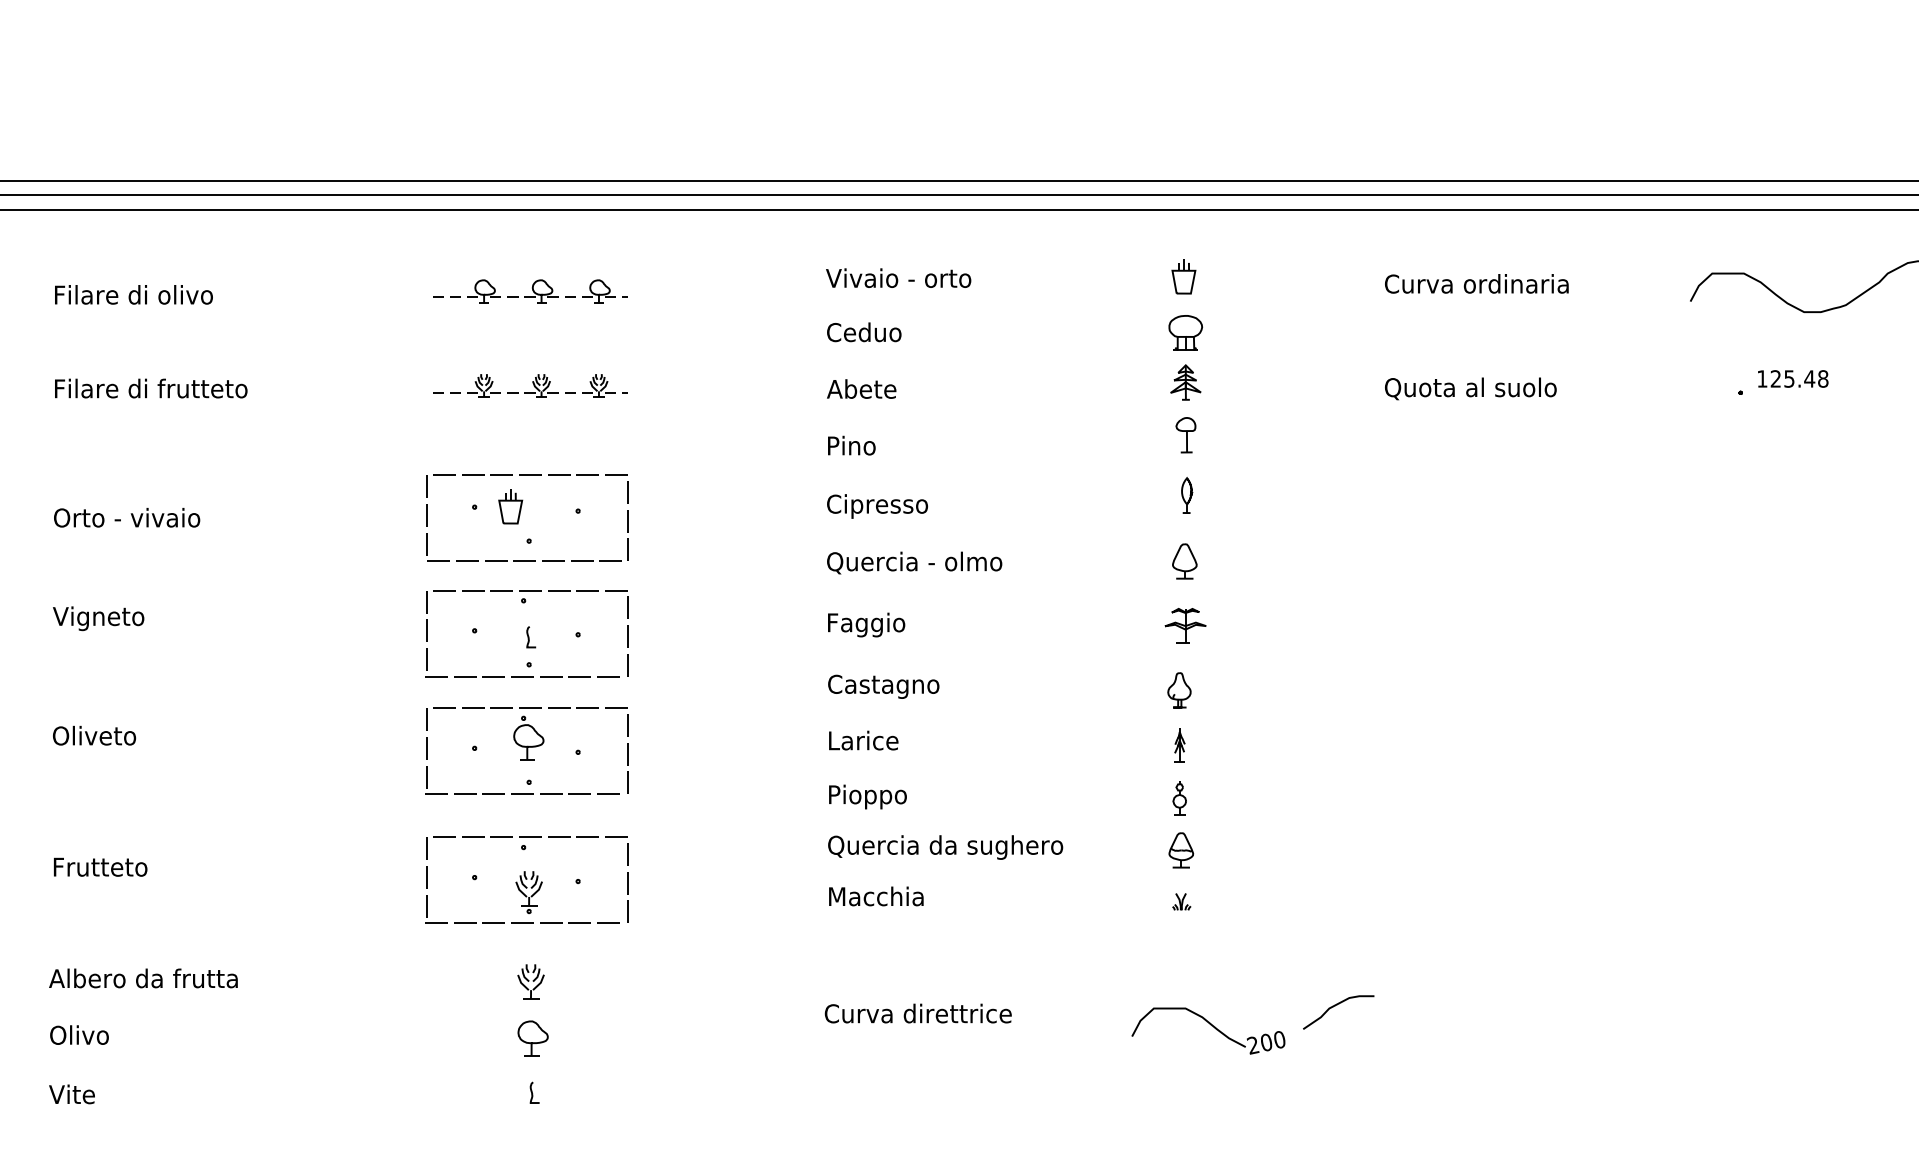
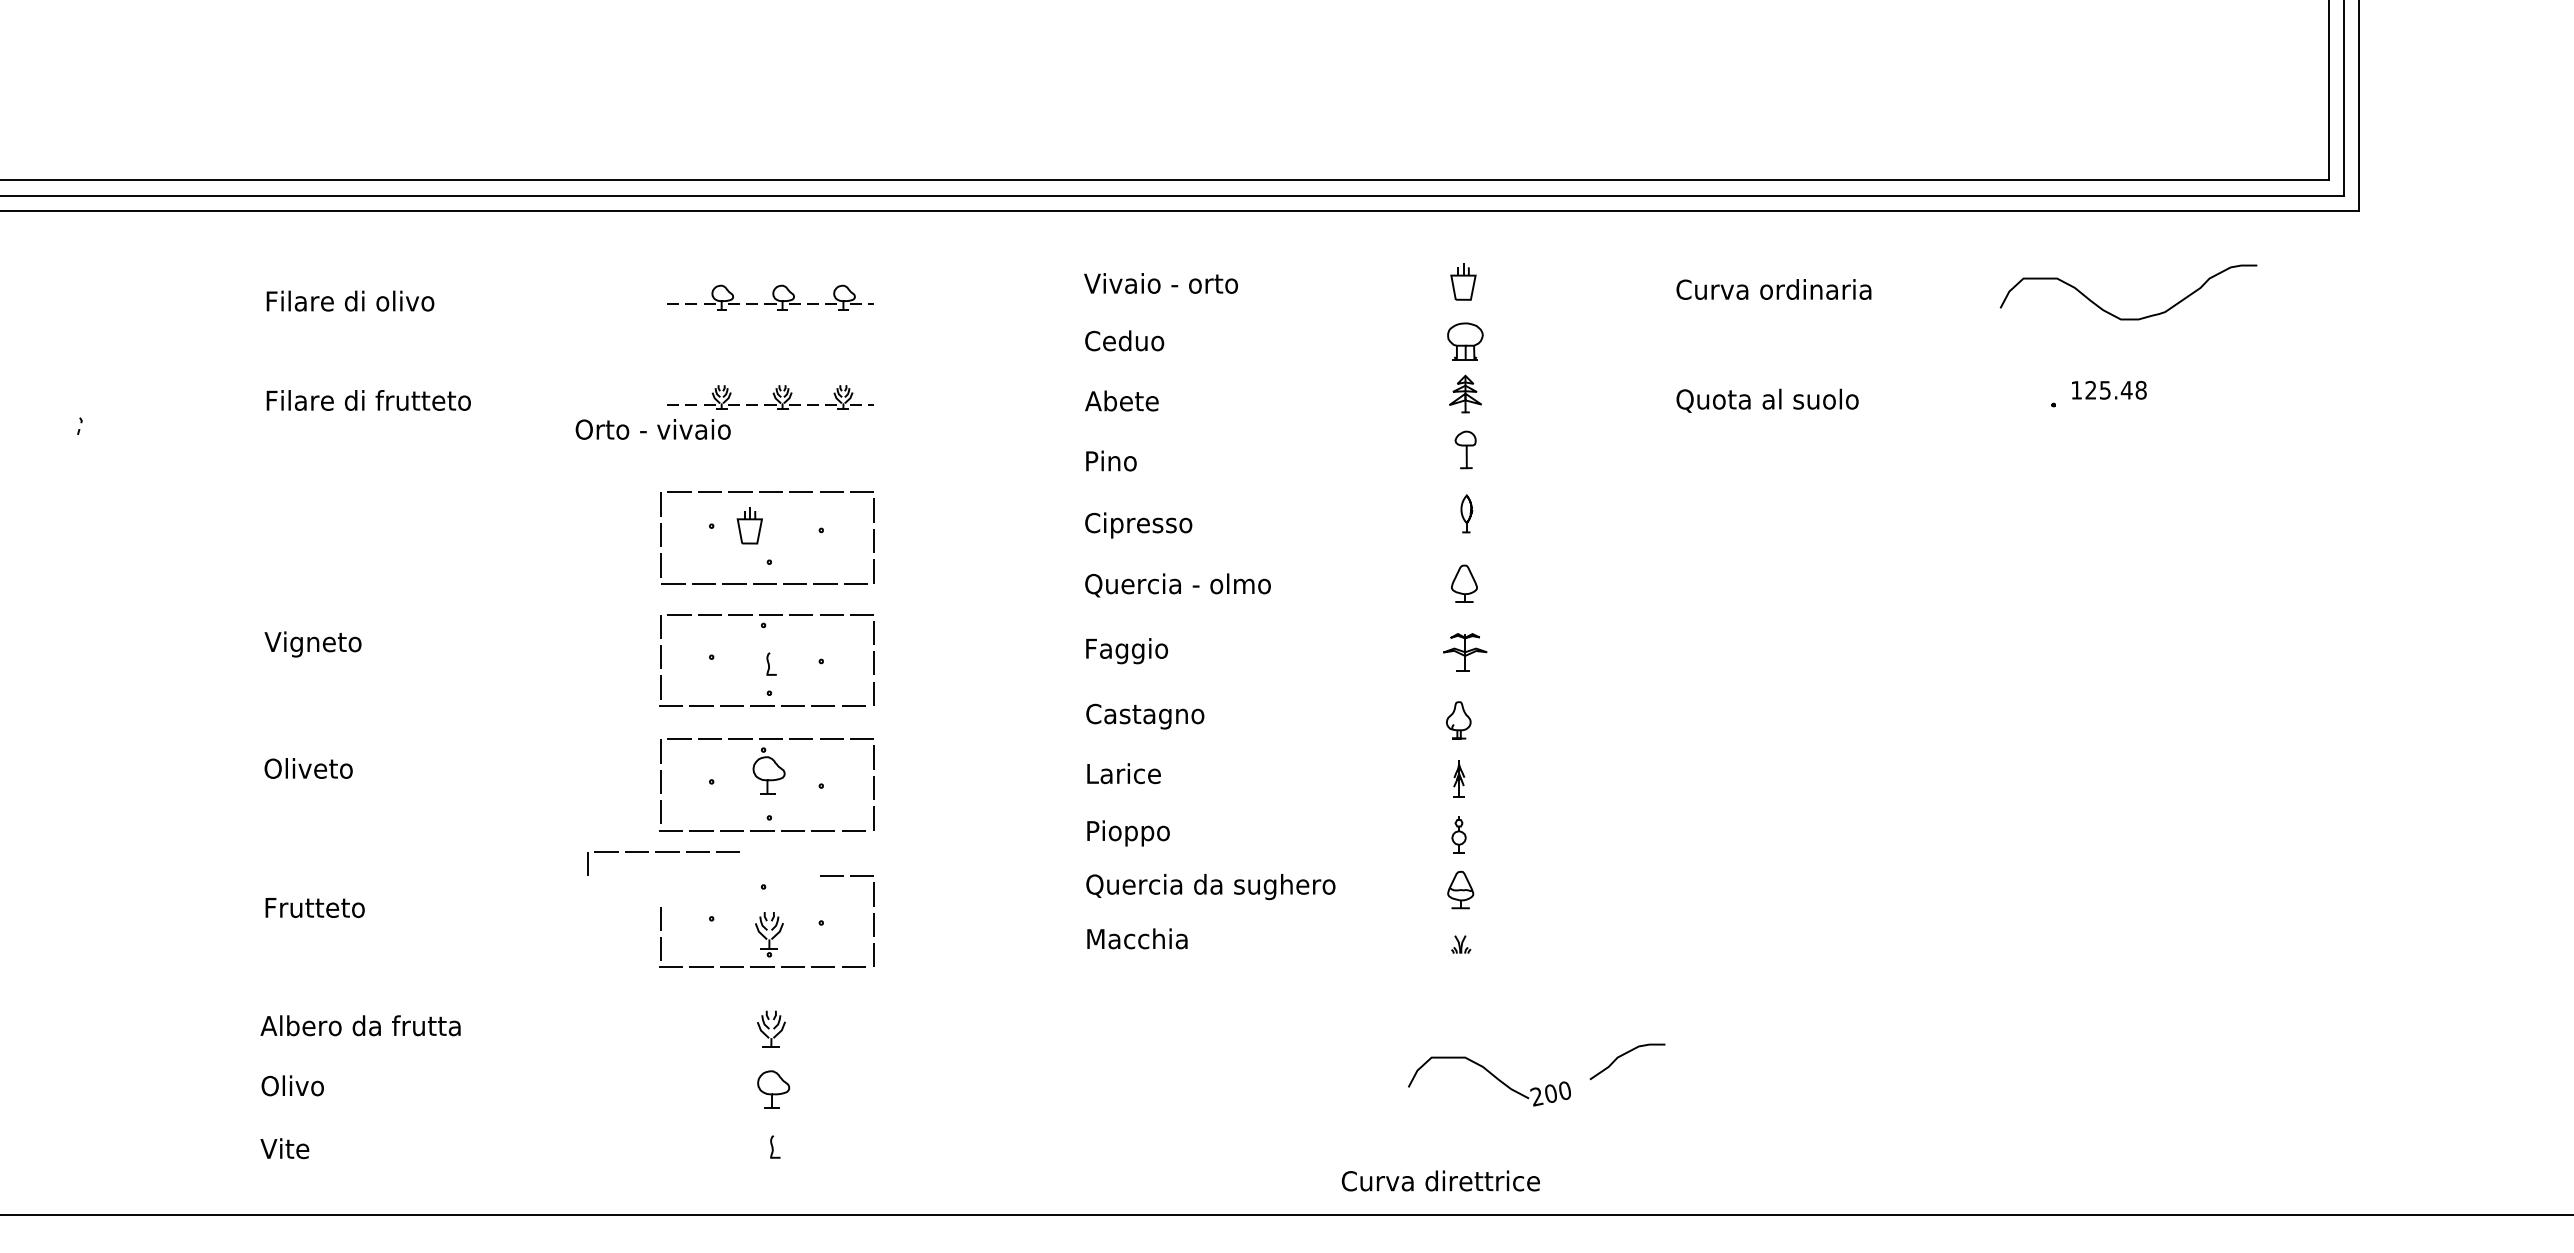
text: (126, 517) -> (652, 429), moved
part: (498, 837) -> (663, 852), moved
text: (917, 1013) -> (1440, 1180), moved

